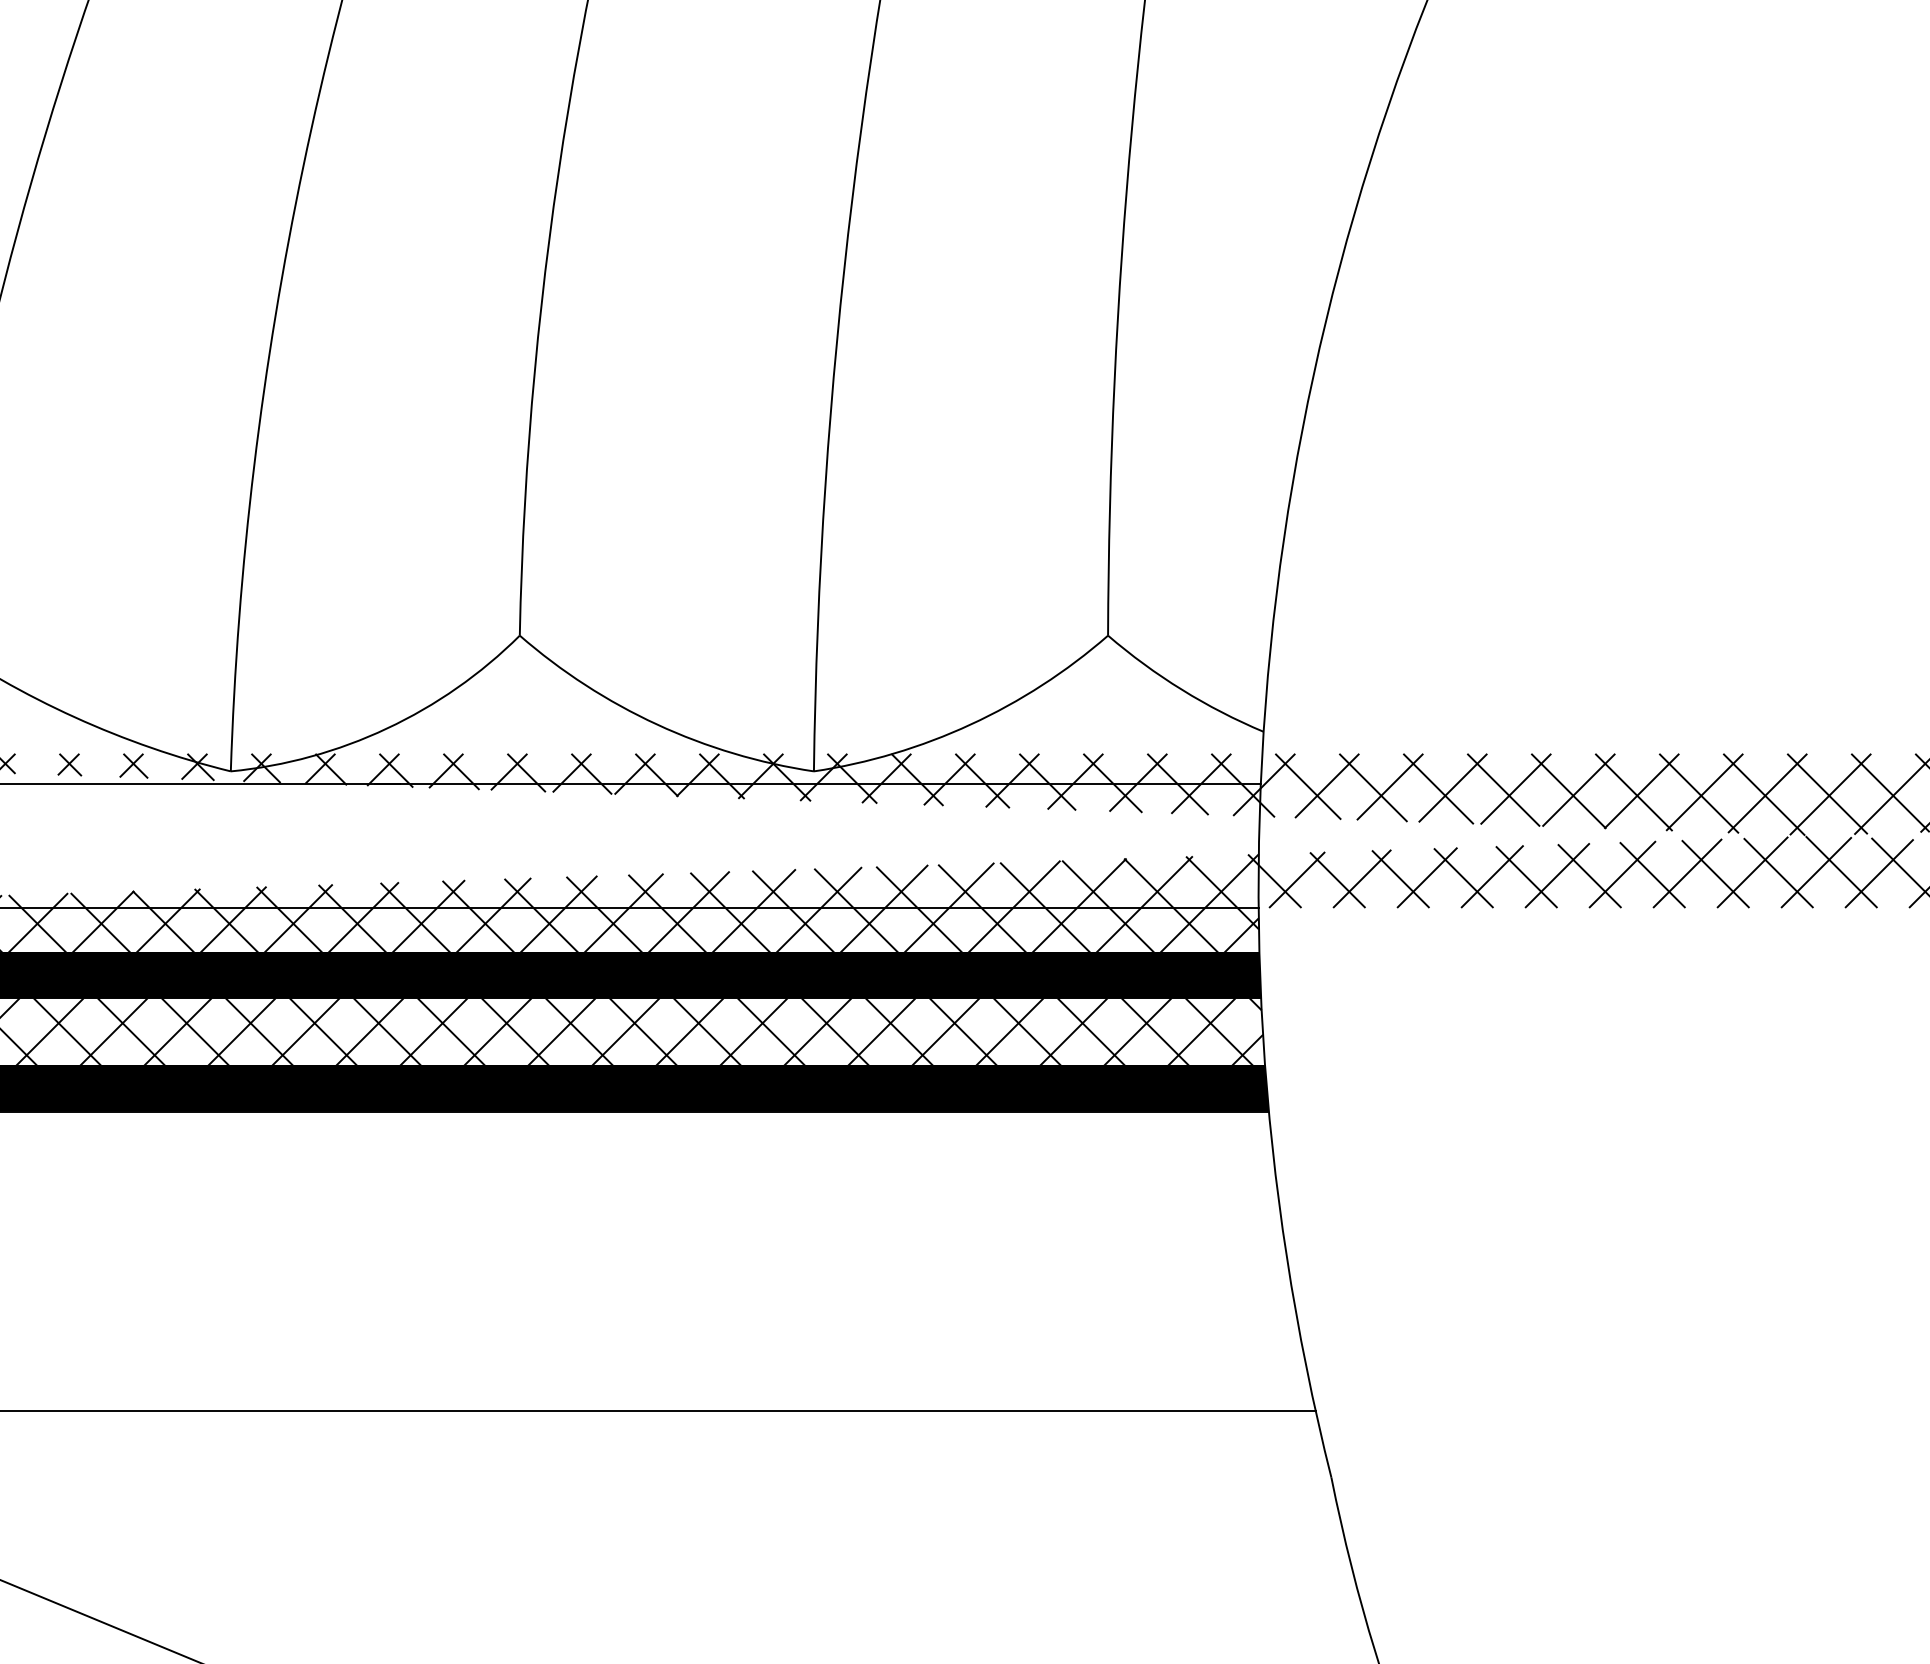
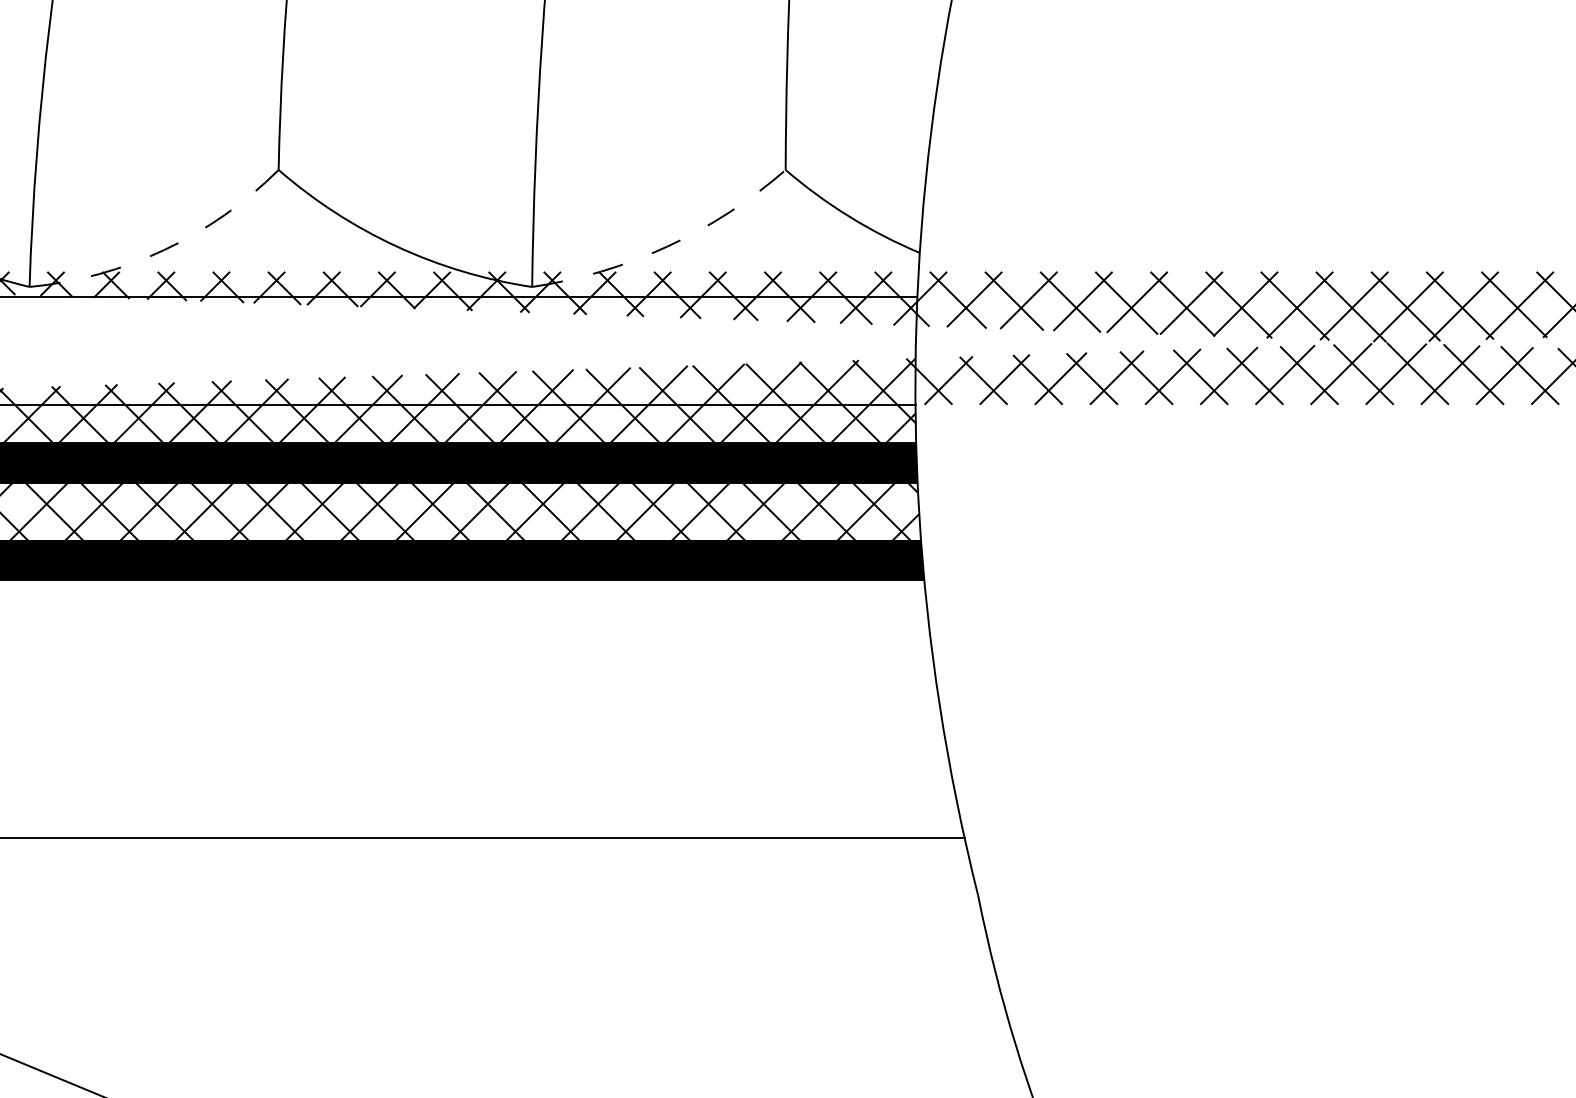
arc: (970, 724) -> (667, 246), solid -> dashed
arc: (387, 728) -> (164, 250), solid -> dashed

